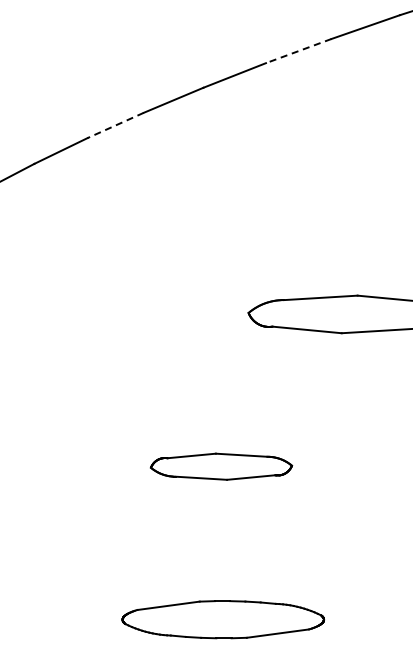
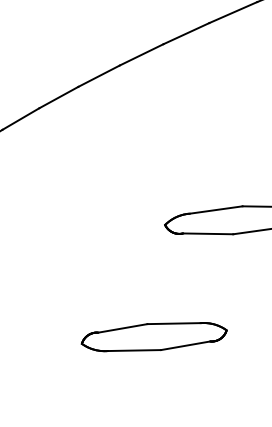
line: (298, 51) -> (186, 33), dashed -> solid
line: (115, 125) -> (58, 97), dashed -> solid
part: (221, 466) -> (154, 336), size x1.43

